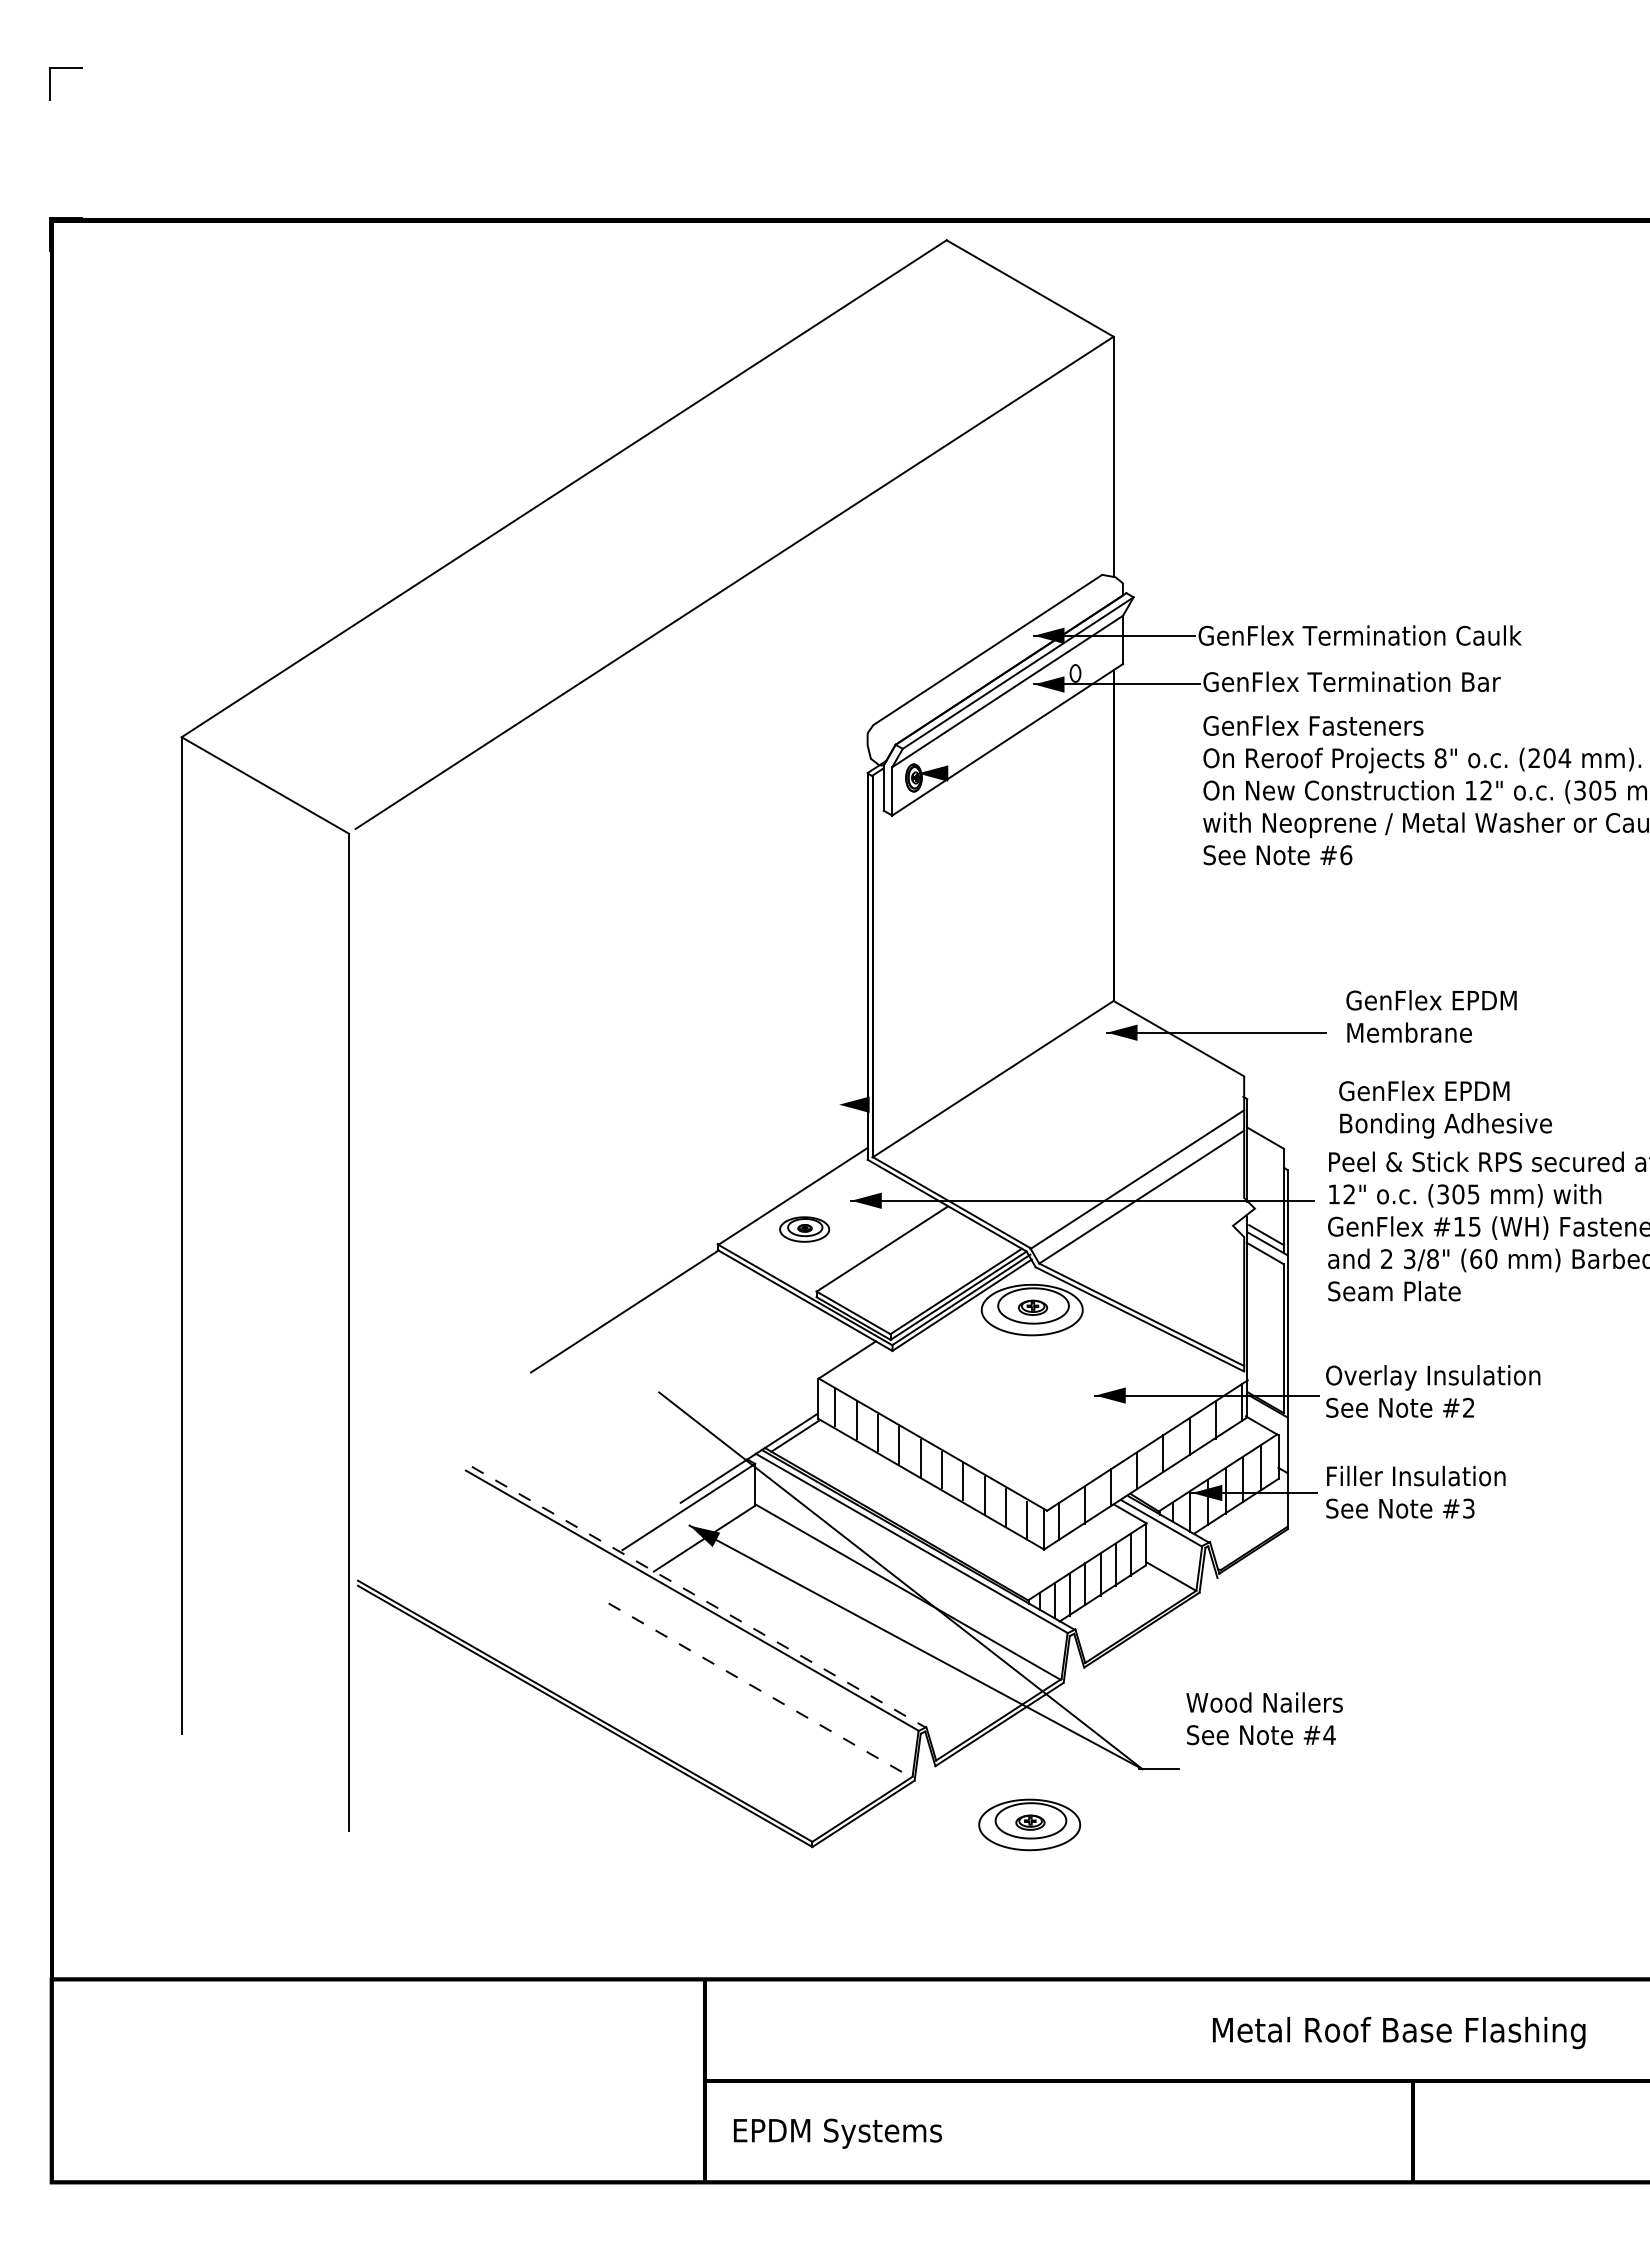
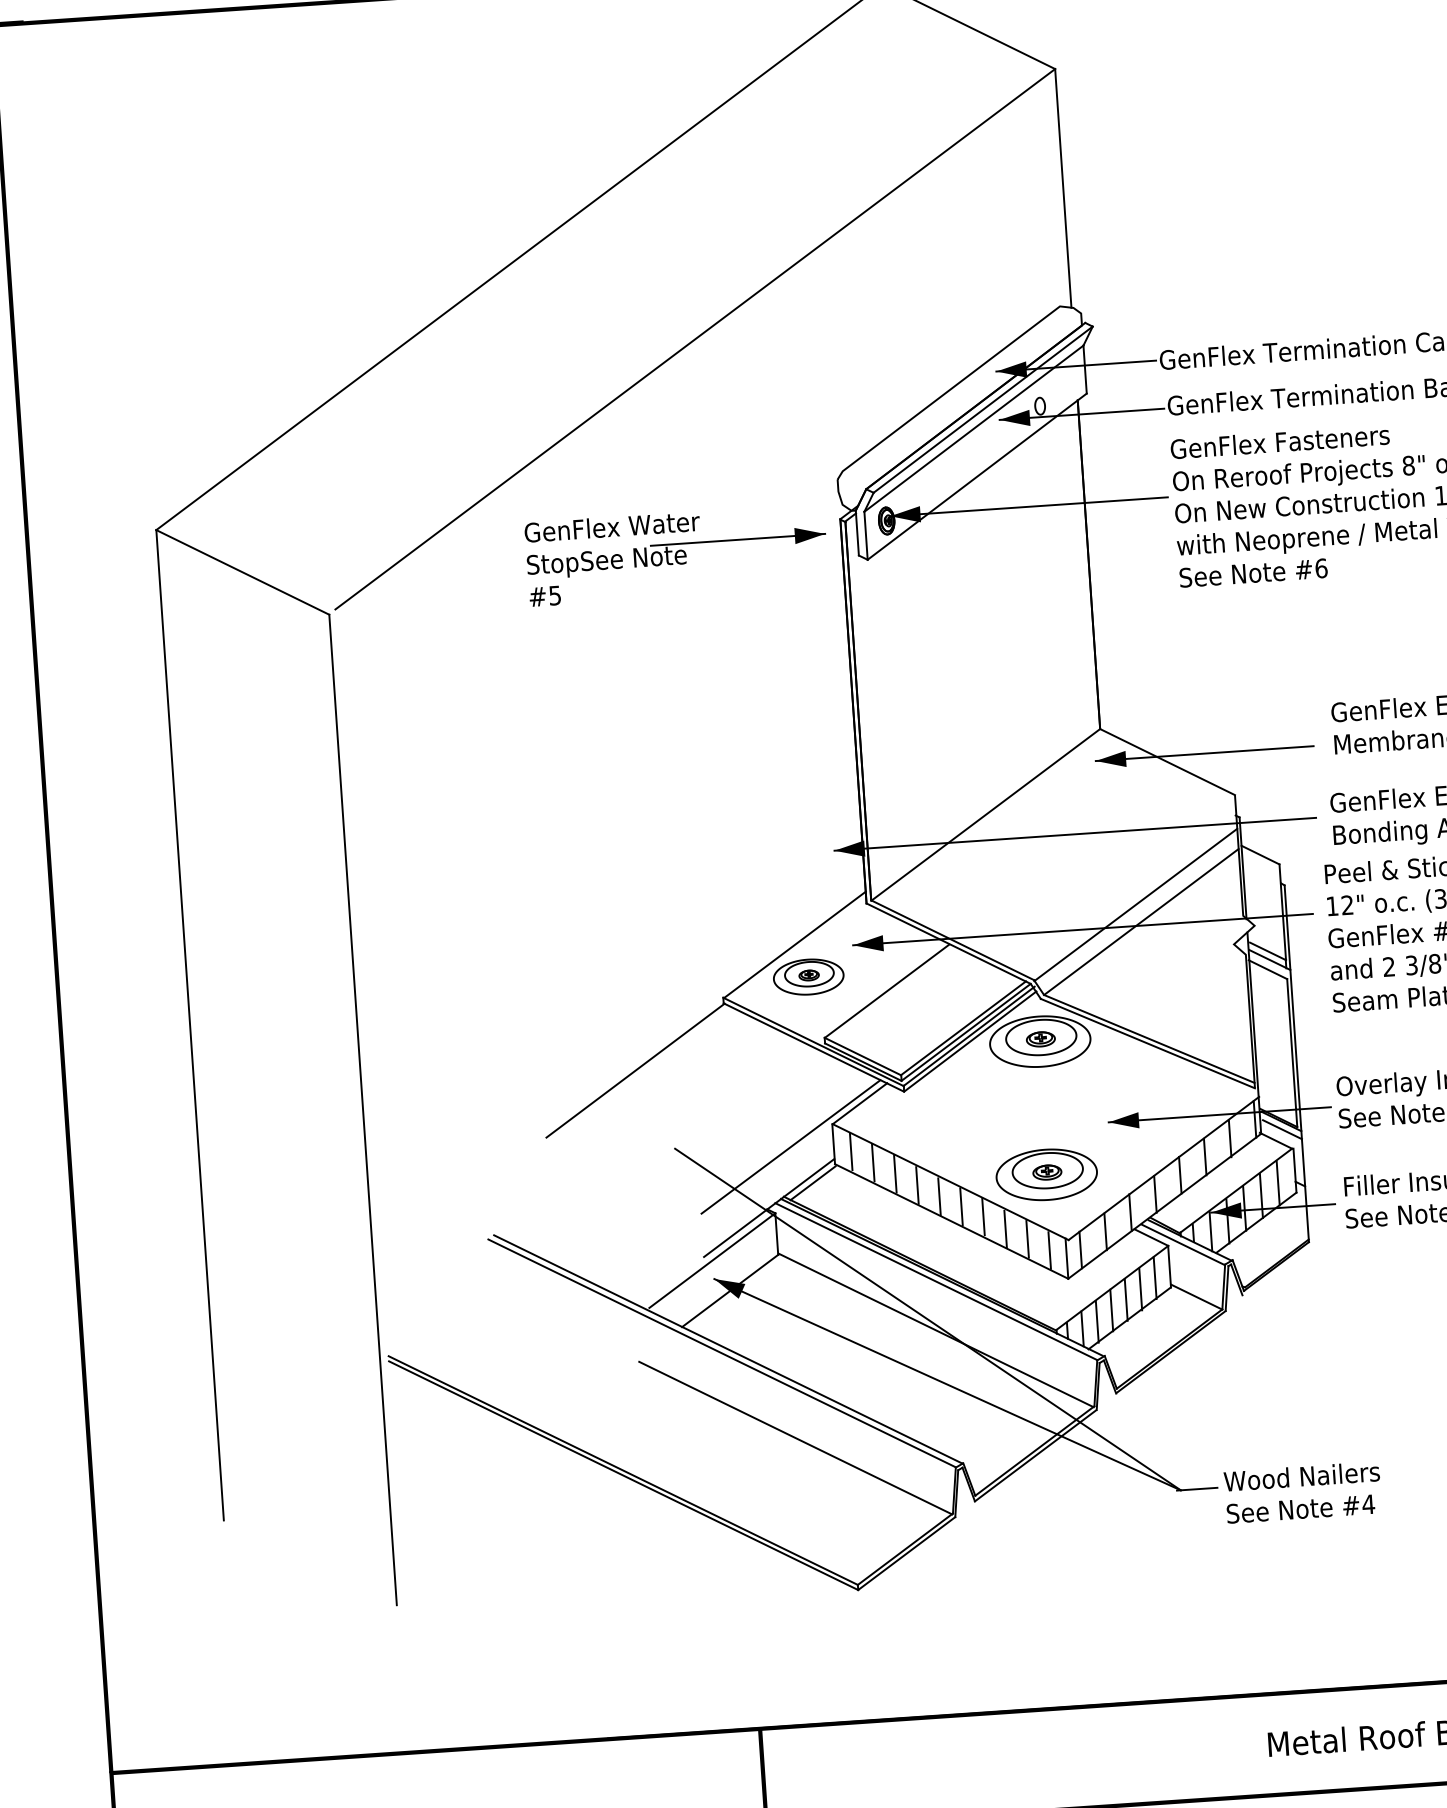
line: (1057, 773) -> (1029, 506), added
part: (700, 797) -> (675, 554), added
line: (1081, 1104) -> (1075, 834), added
part: (804, 1229) -> (808, 977), size x1.43
line: (775, 1398) -> (791, 1146), added
line: (1268, 1414) -> (1282, 1129), added
line: (698, 1597) -> (728, 1349), dashed -> solid
line: (760, 1690) -> (796, 1438), dashed -> solid
text: (1264, 1718) -> (1302, 1492), moved
part: (1029, 1824) -> (1046, 1174), moved

